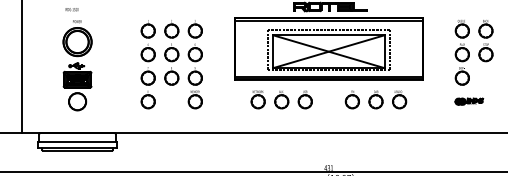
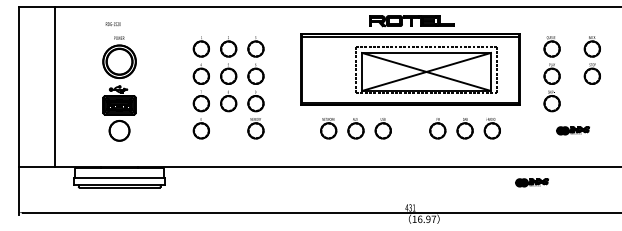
part: (328, 49) -> (426, 69), moved
part: (461, 53) -> (551, 74), moved
part: (433, 146) -> (531, 182), added

